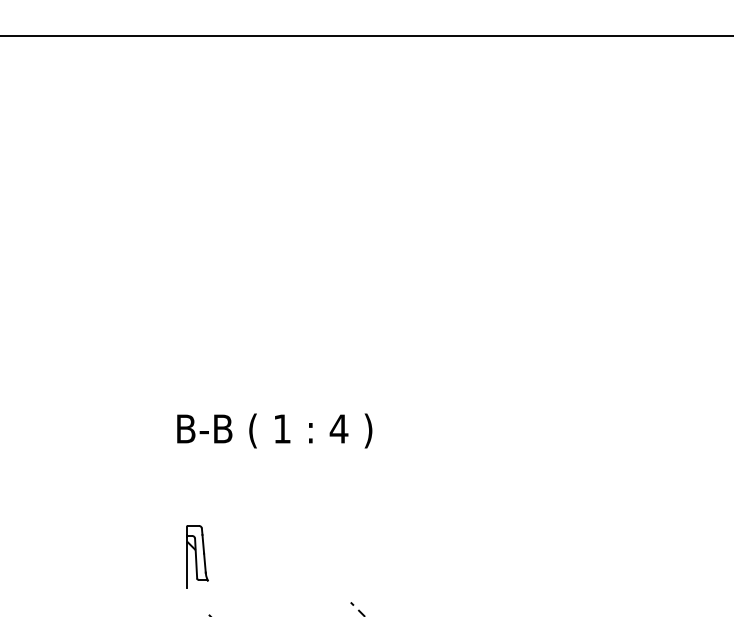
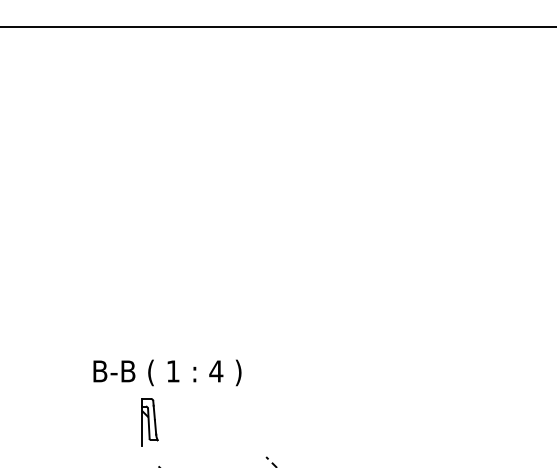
text: (274, 430) -> (167, 372), moved

